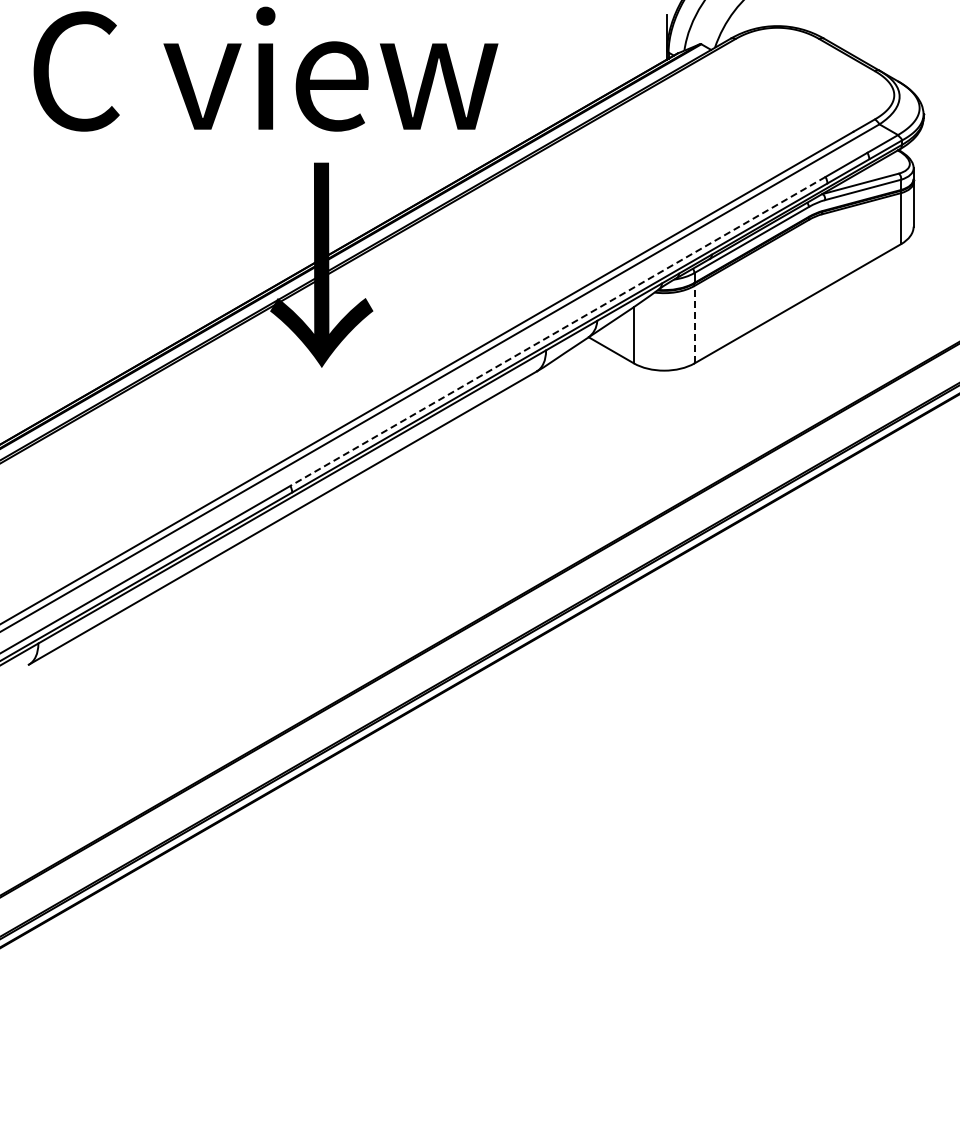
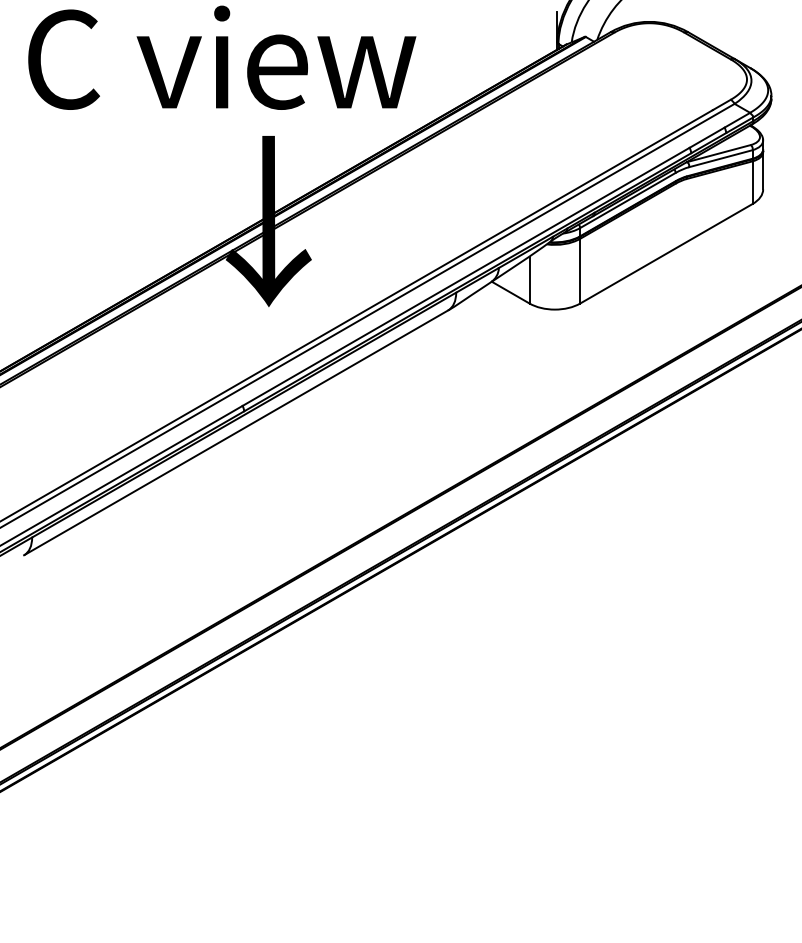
line: (694, 324) -> (580, 271), dashed -> solid
line: (557, 331) -> (465, 276), dashed -> solid

